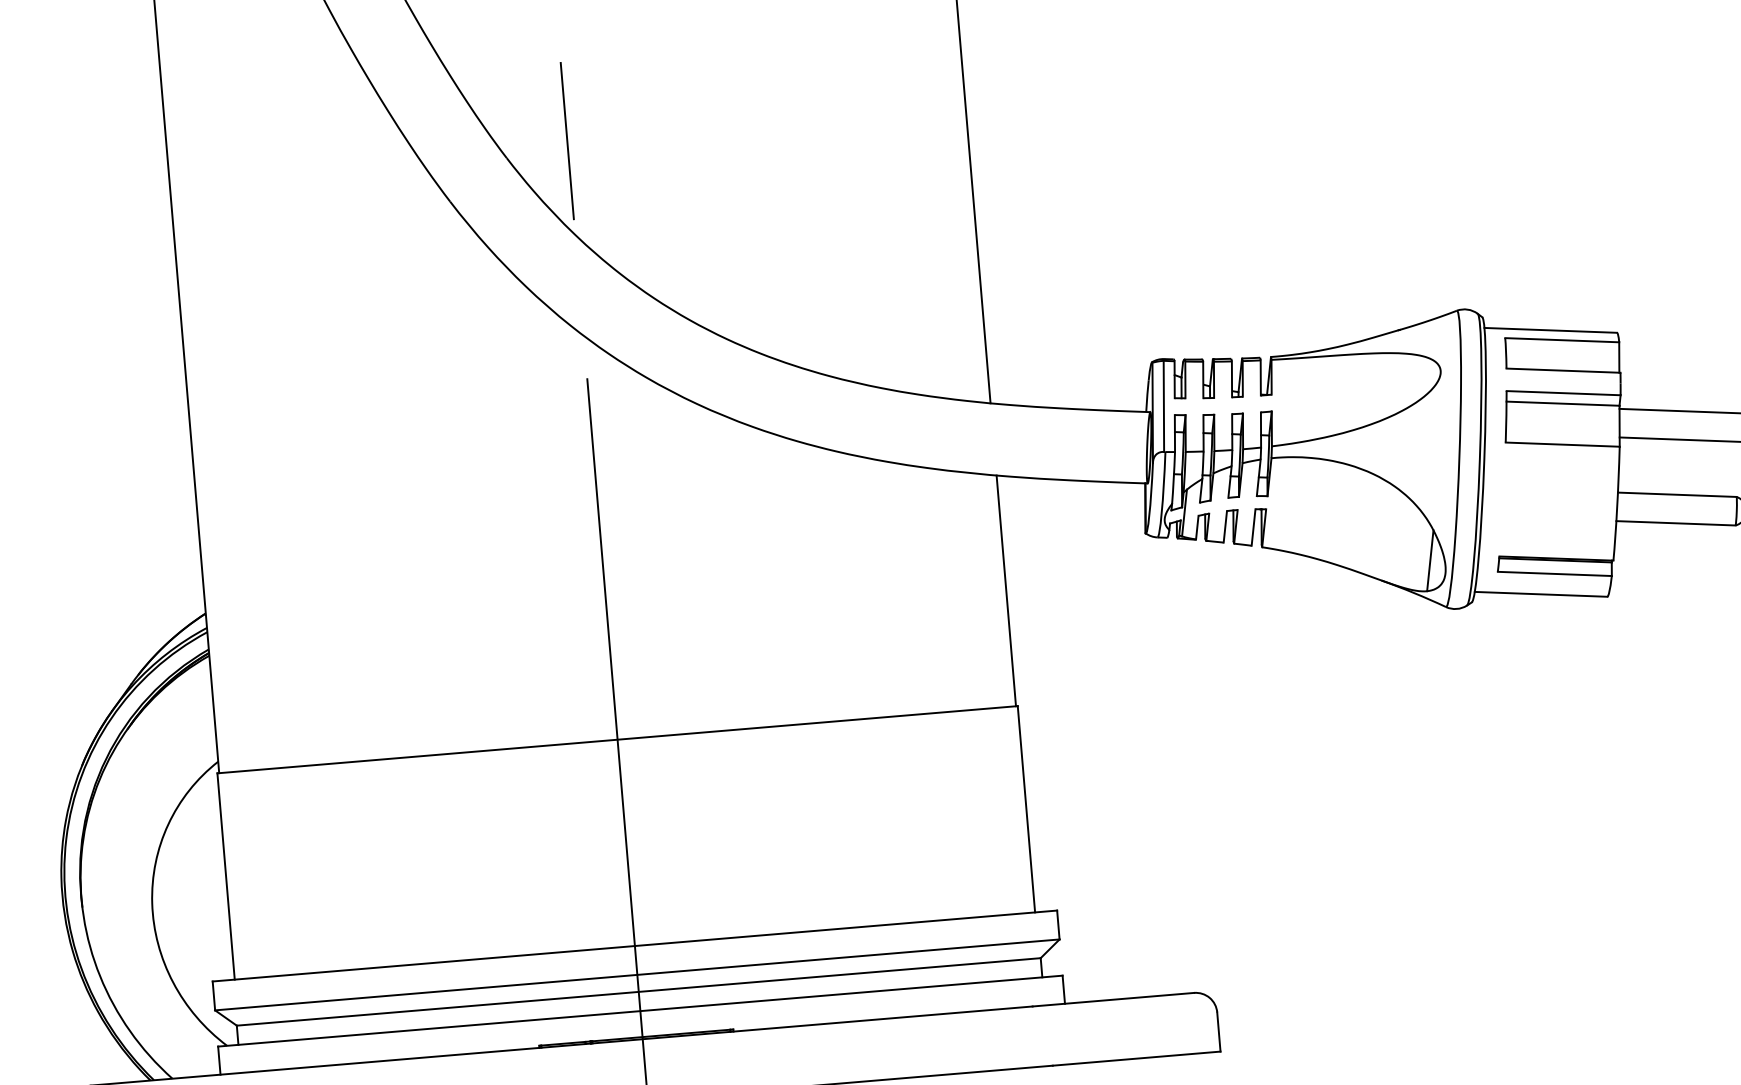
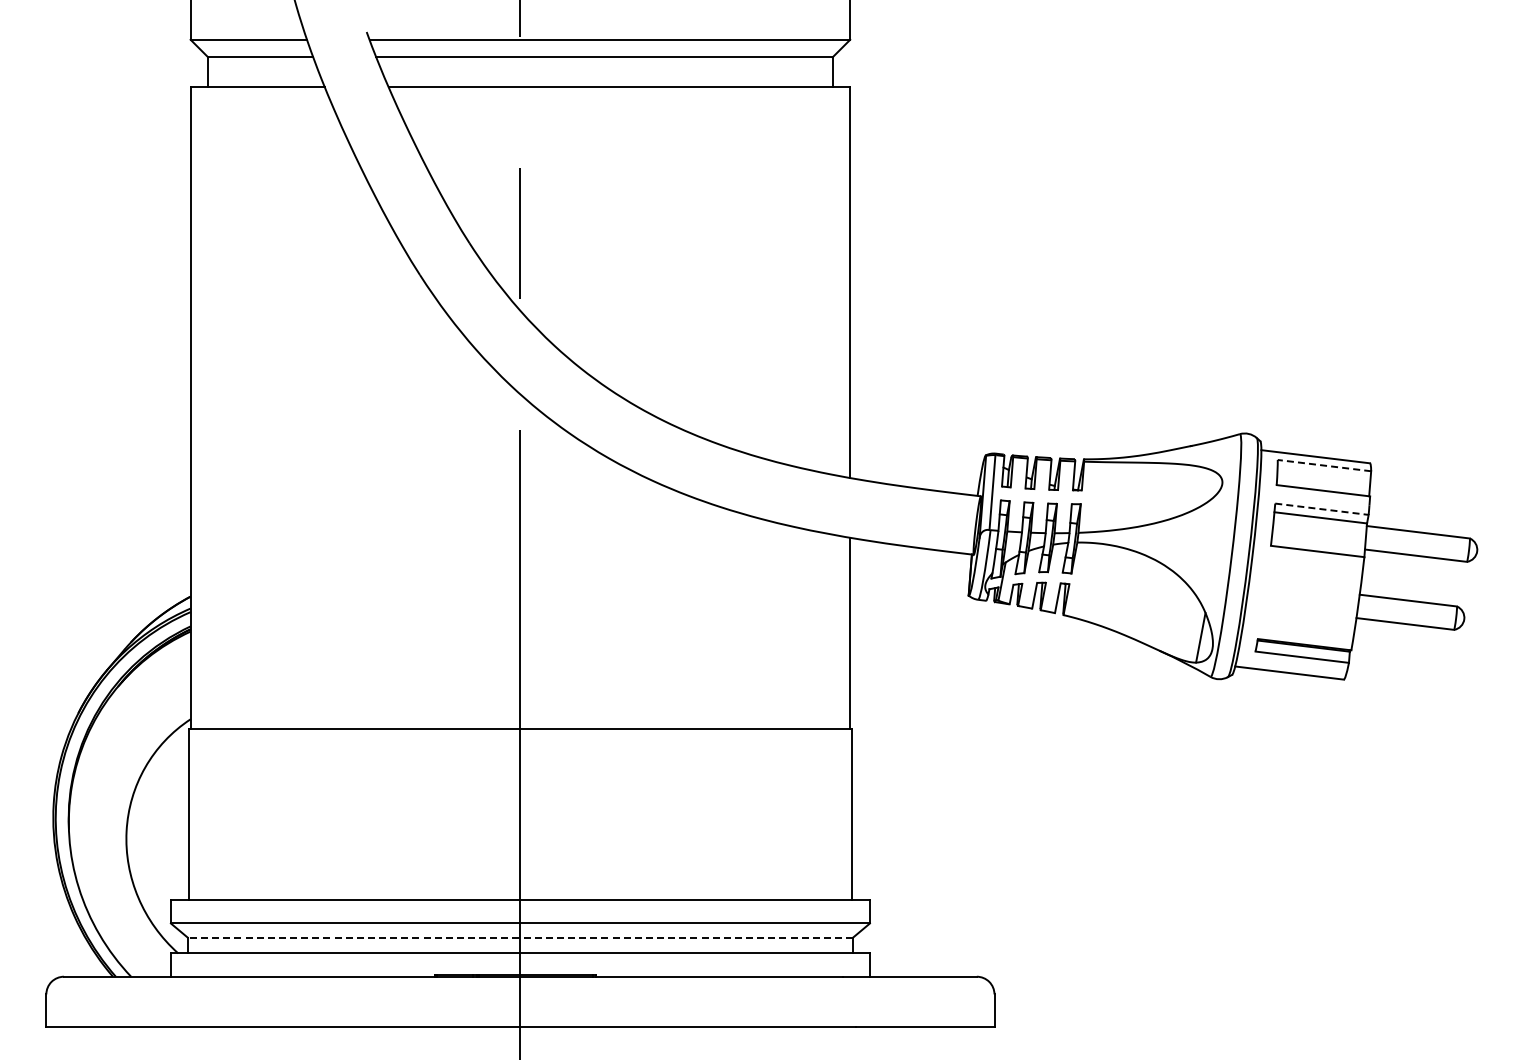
line: (1561, 340) -> (1323, 465), solid -> dashed
line: (1564, 393) -> (1322, 509), solid -> dashed
line: (638, 991) -> (520, 937), solid -> dashed

